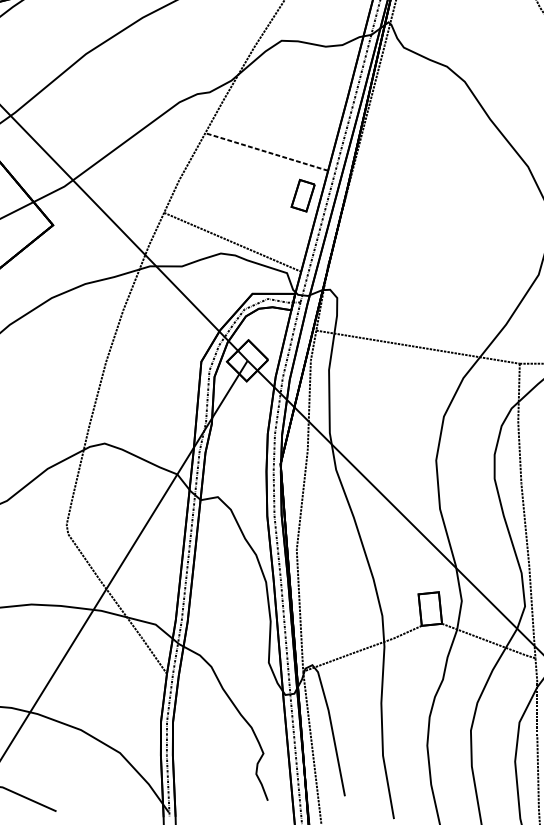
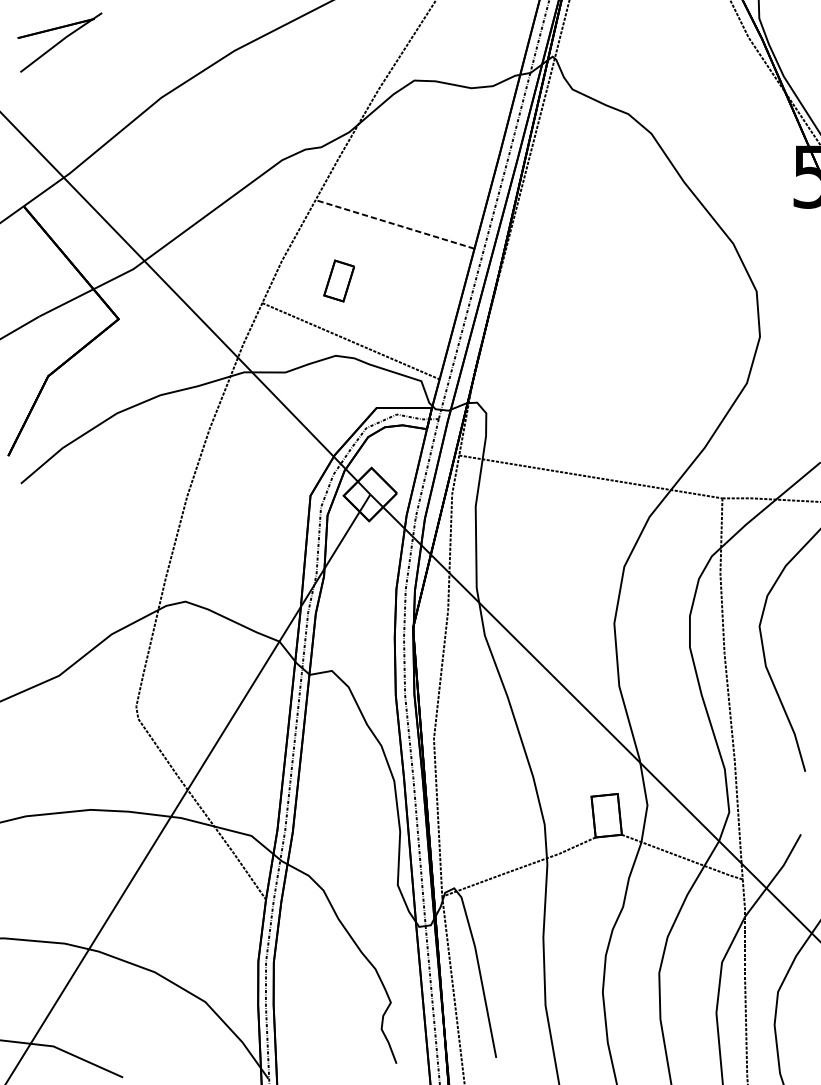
part: (302, 195) -> (338, 280), moved

